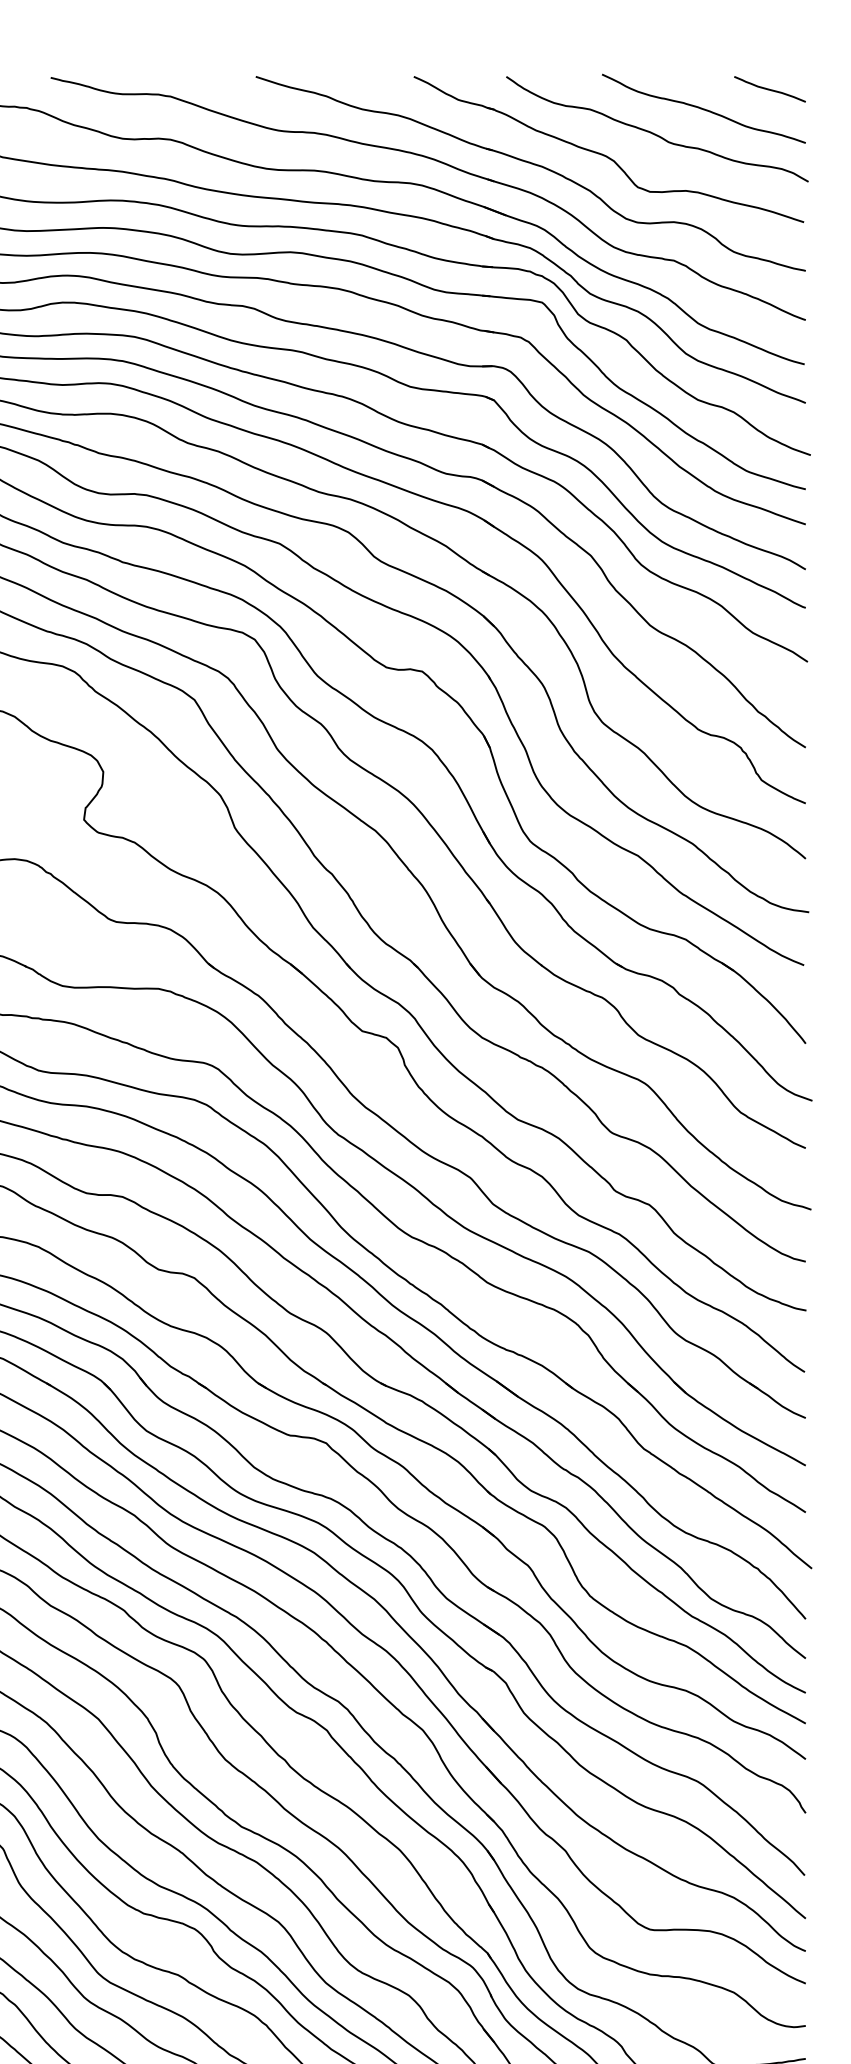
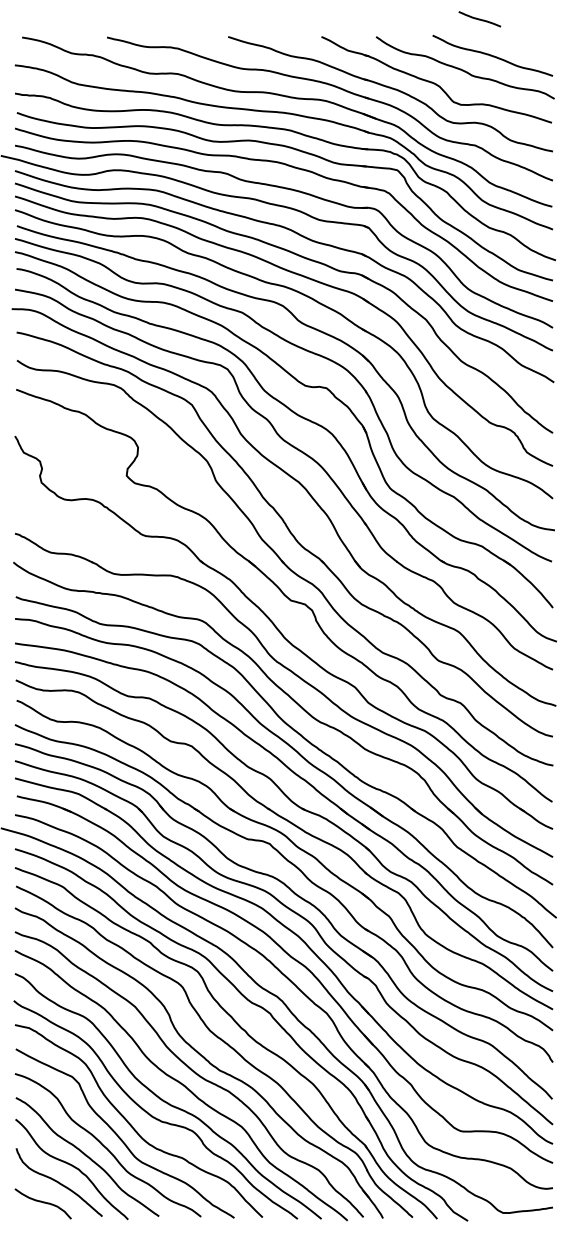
line: (769, 89) -> (479, 19), moved

